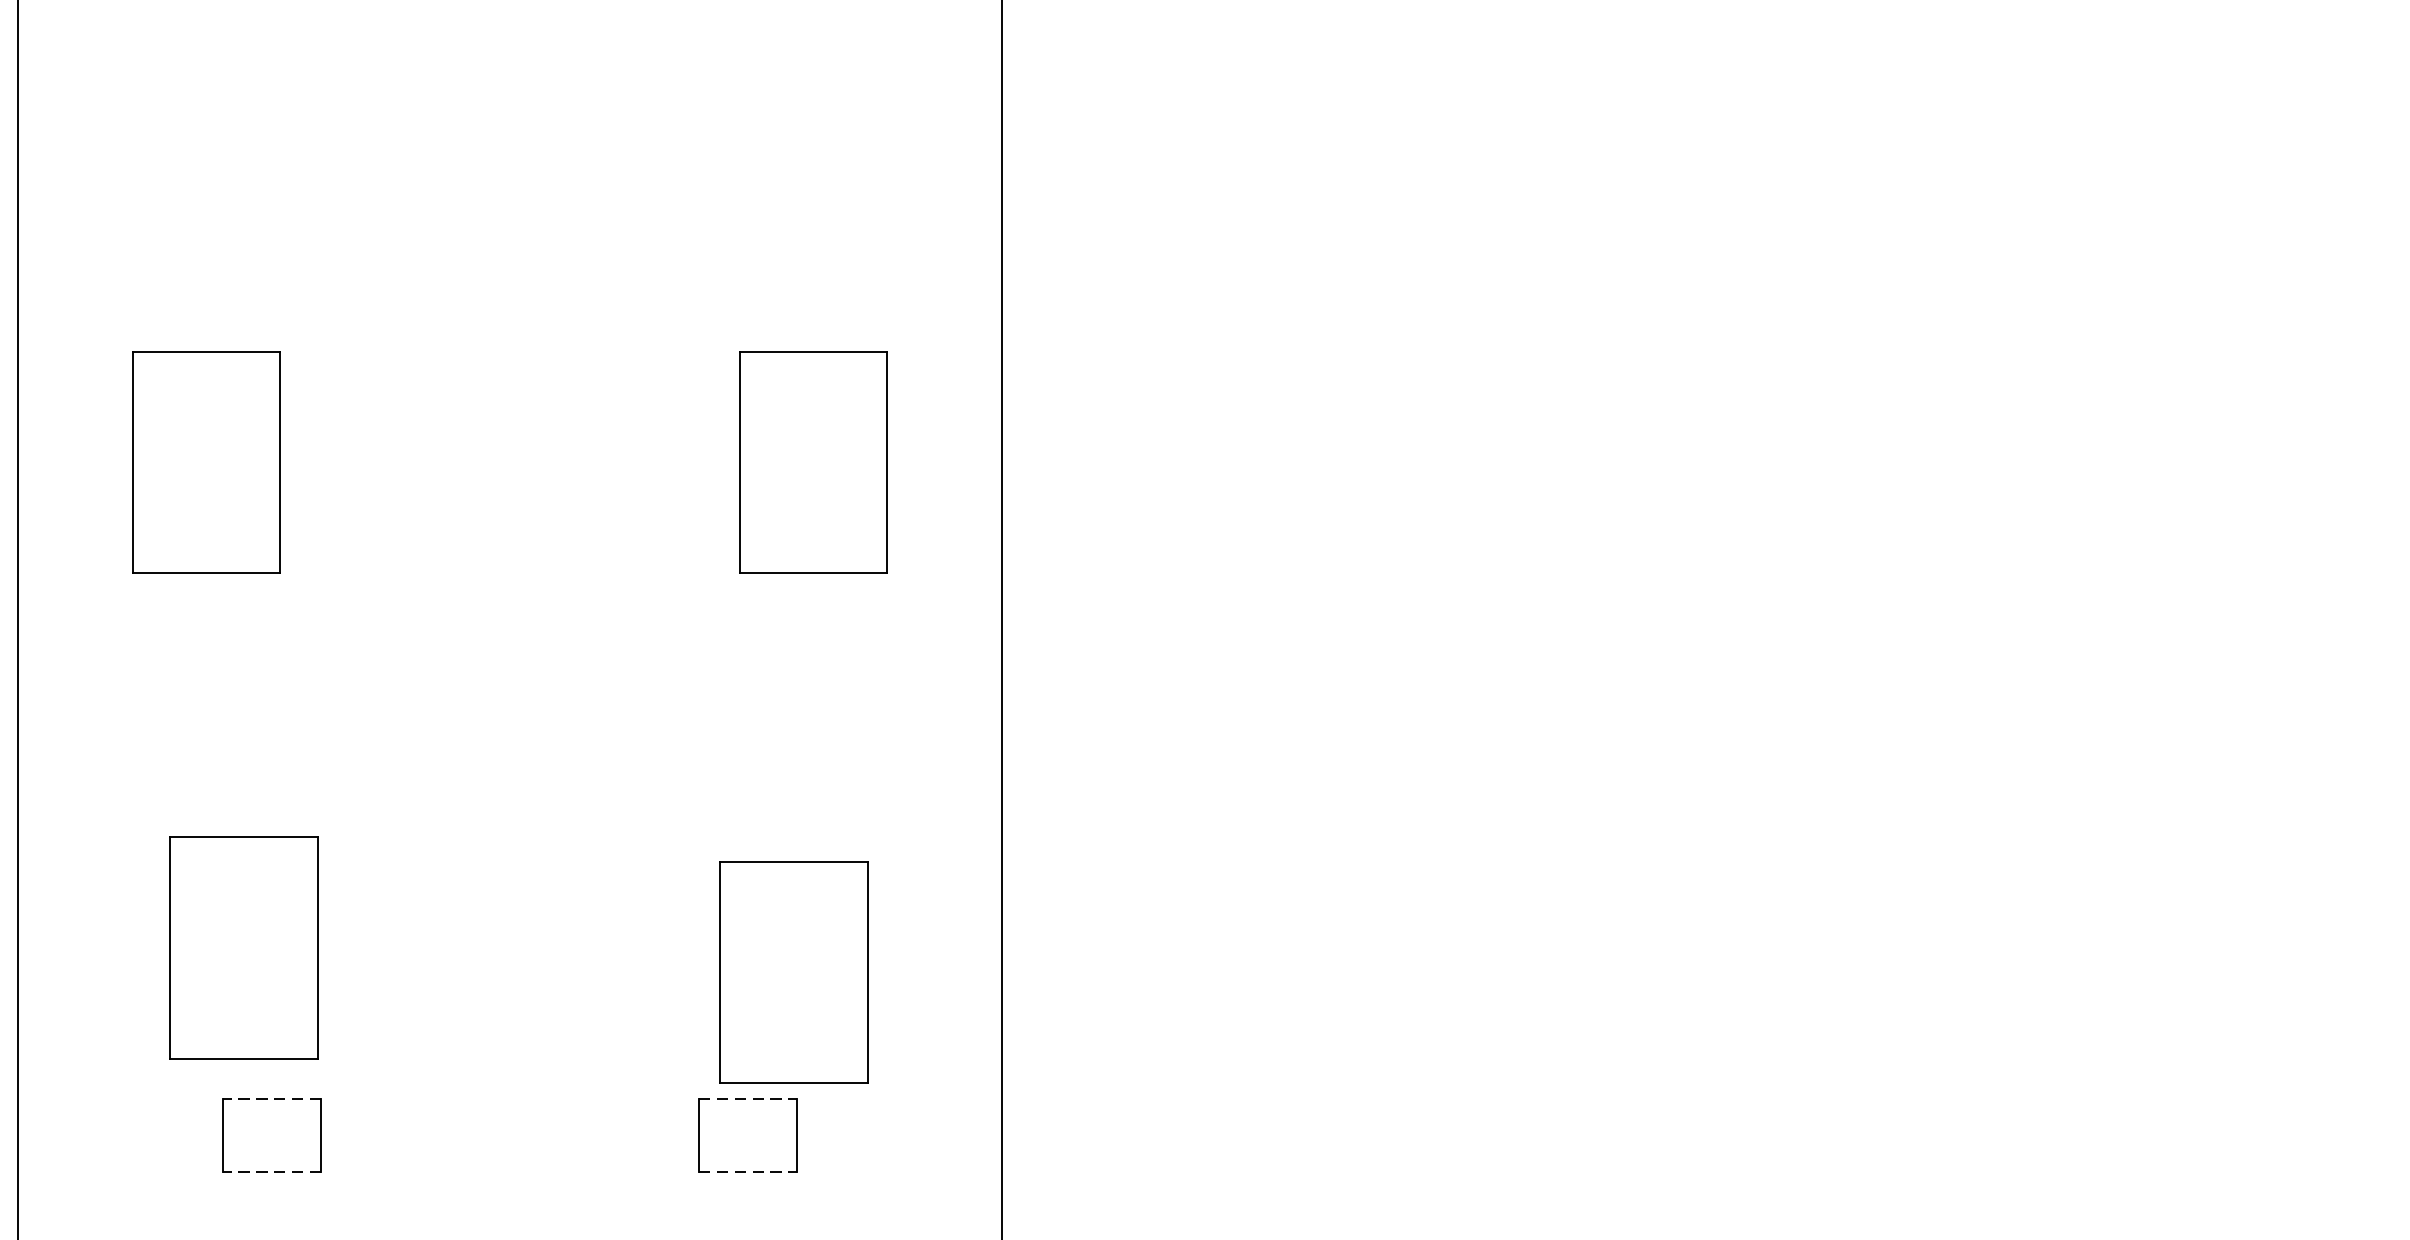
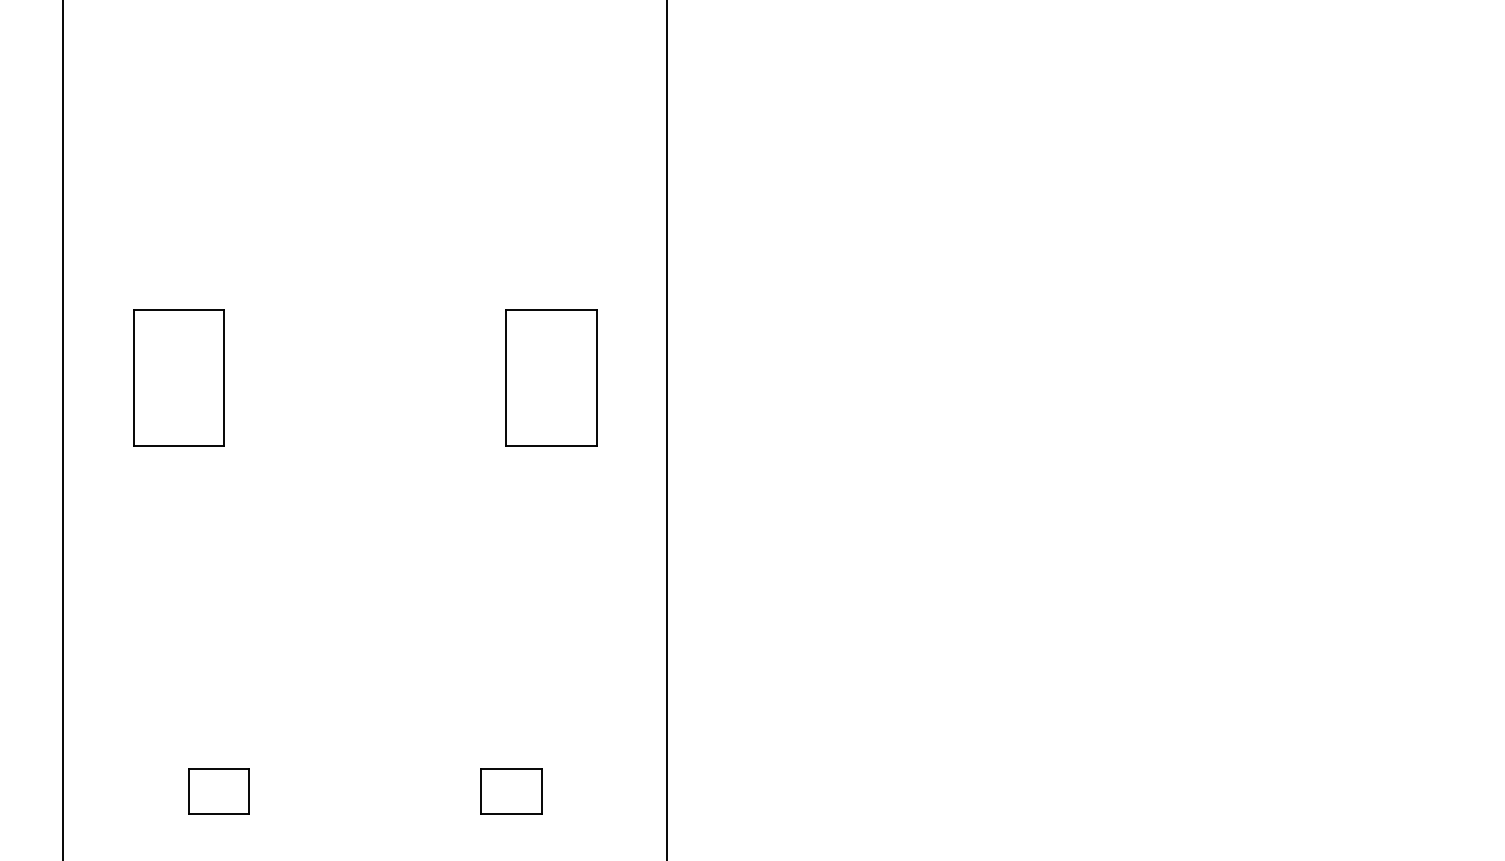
part: (243, 946) -> (201, 675), removed
part: (793, 971) -> (539, 690), removed
line: (270, 1098) -> (218, 768), dashed -> solid
line: (748, 1098) -> (511, 768), dashed -> solid
line: (270, 1171) -> (218, 813), dashed -> solid
line: (748, 1171) -> (511, 813), dashed -> solid

